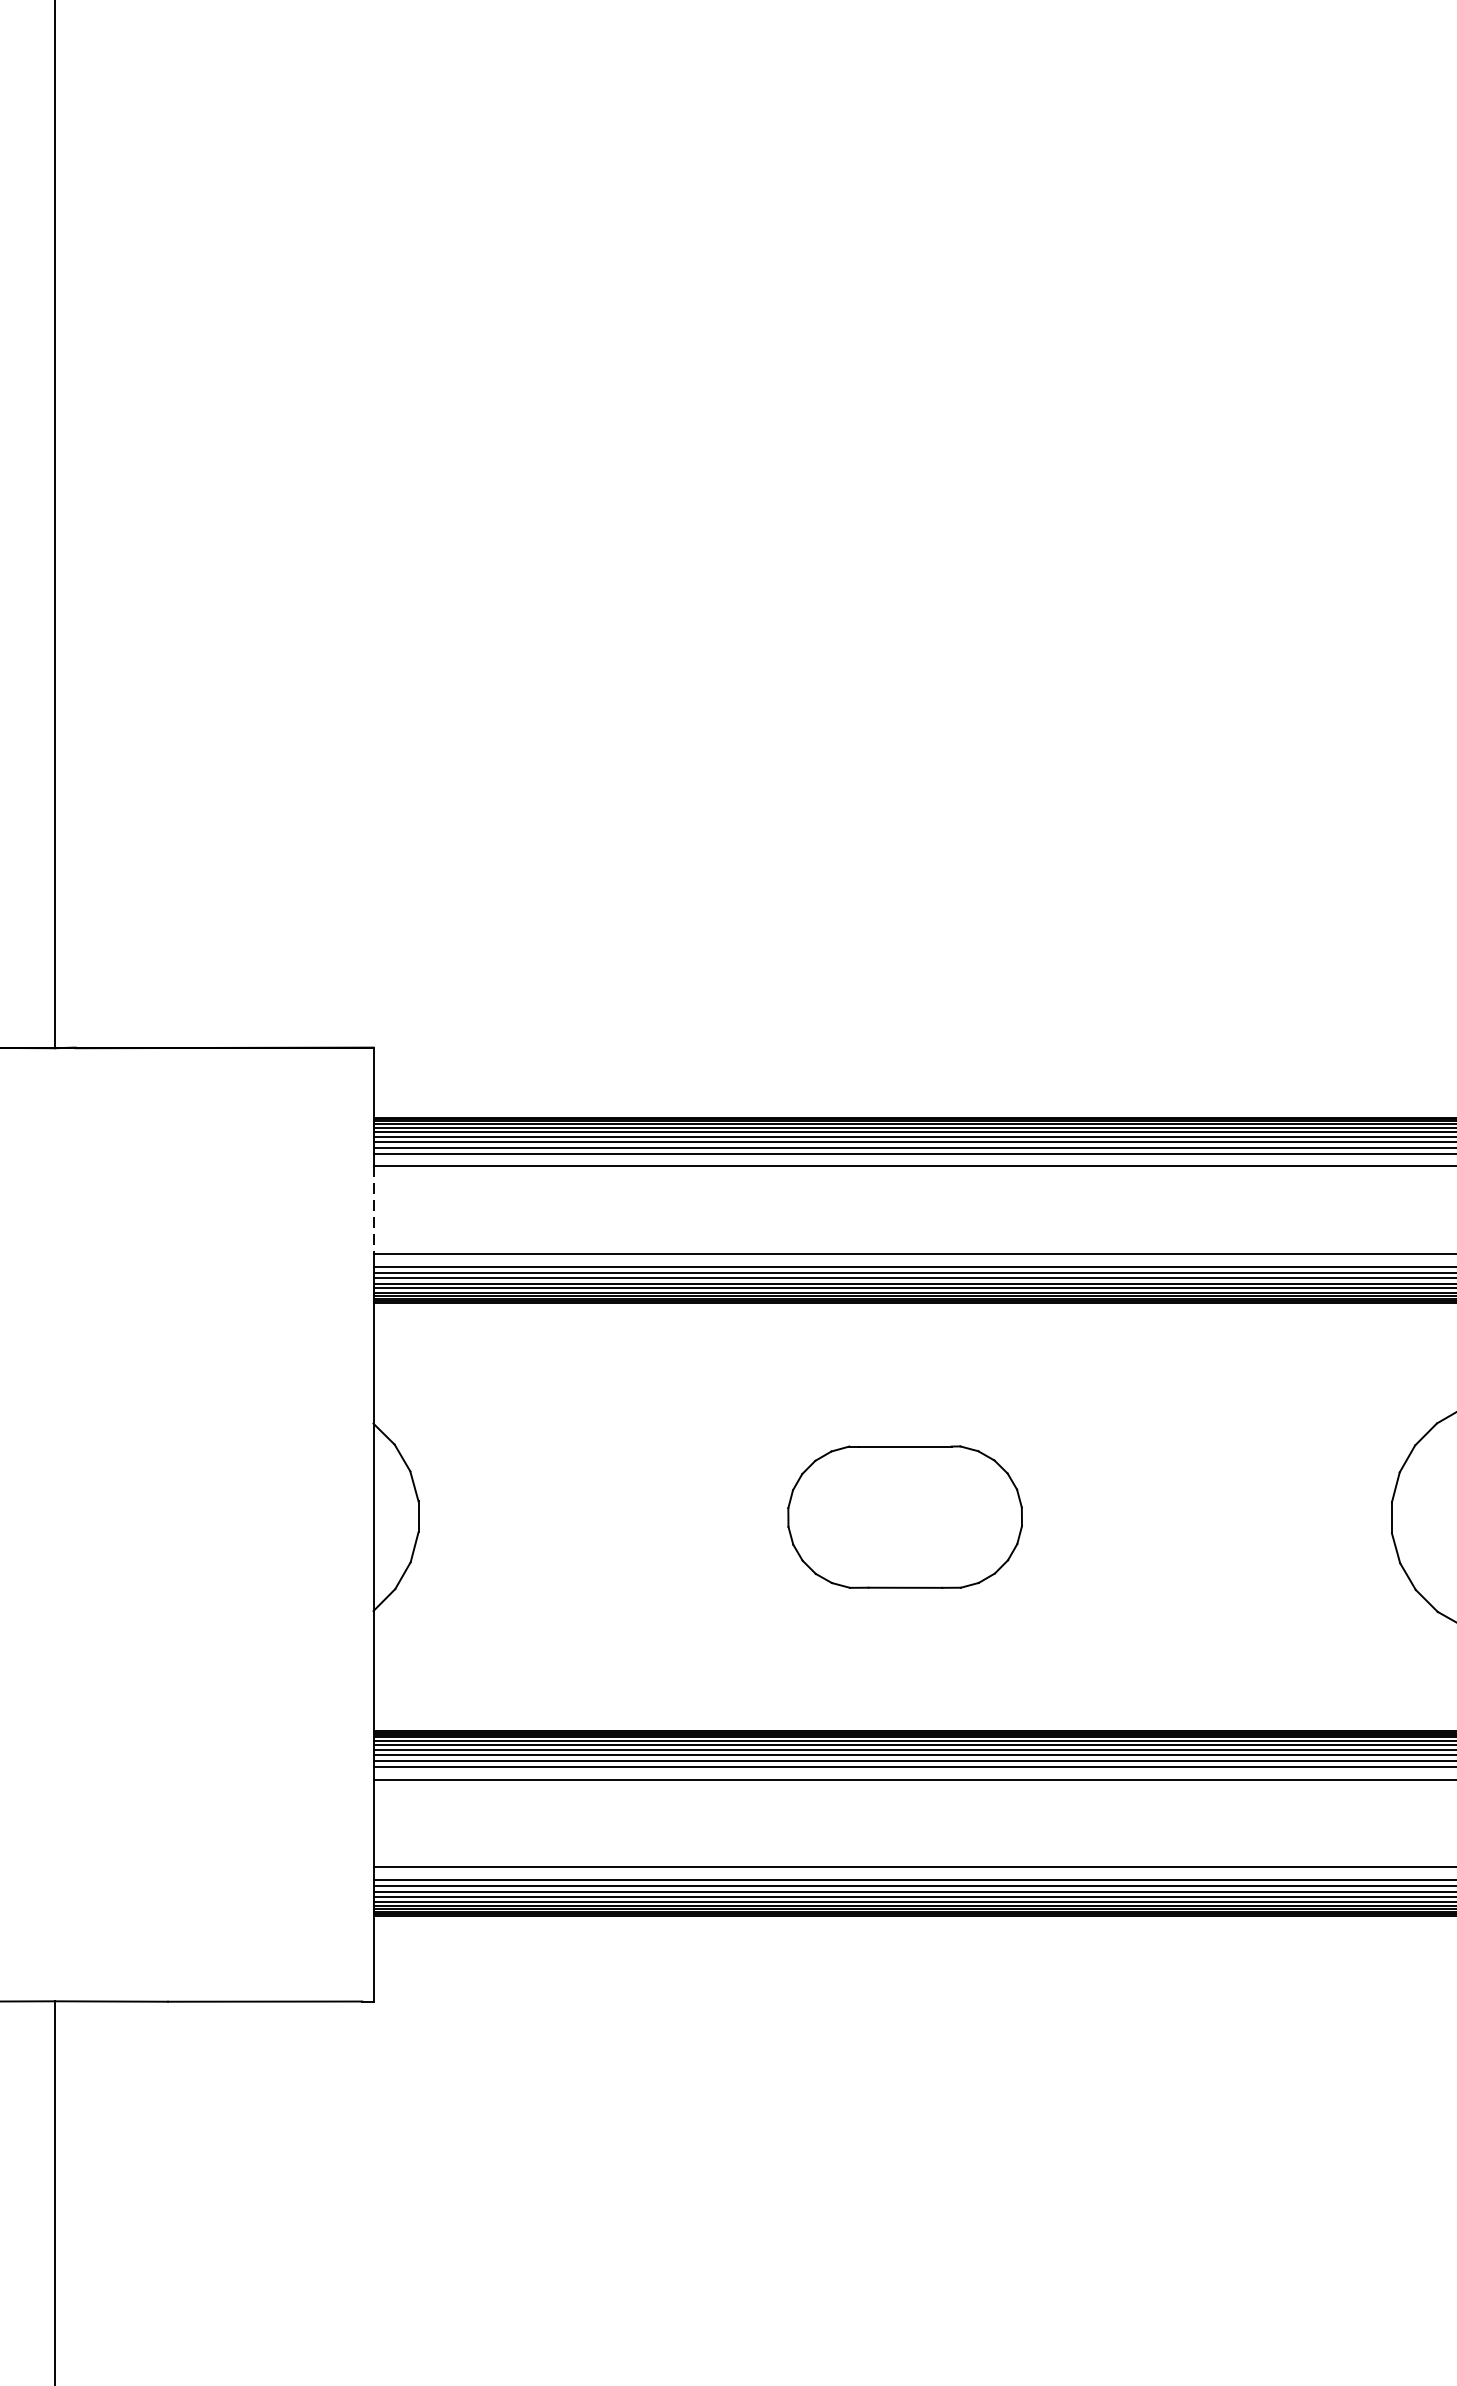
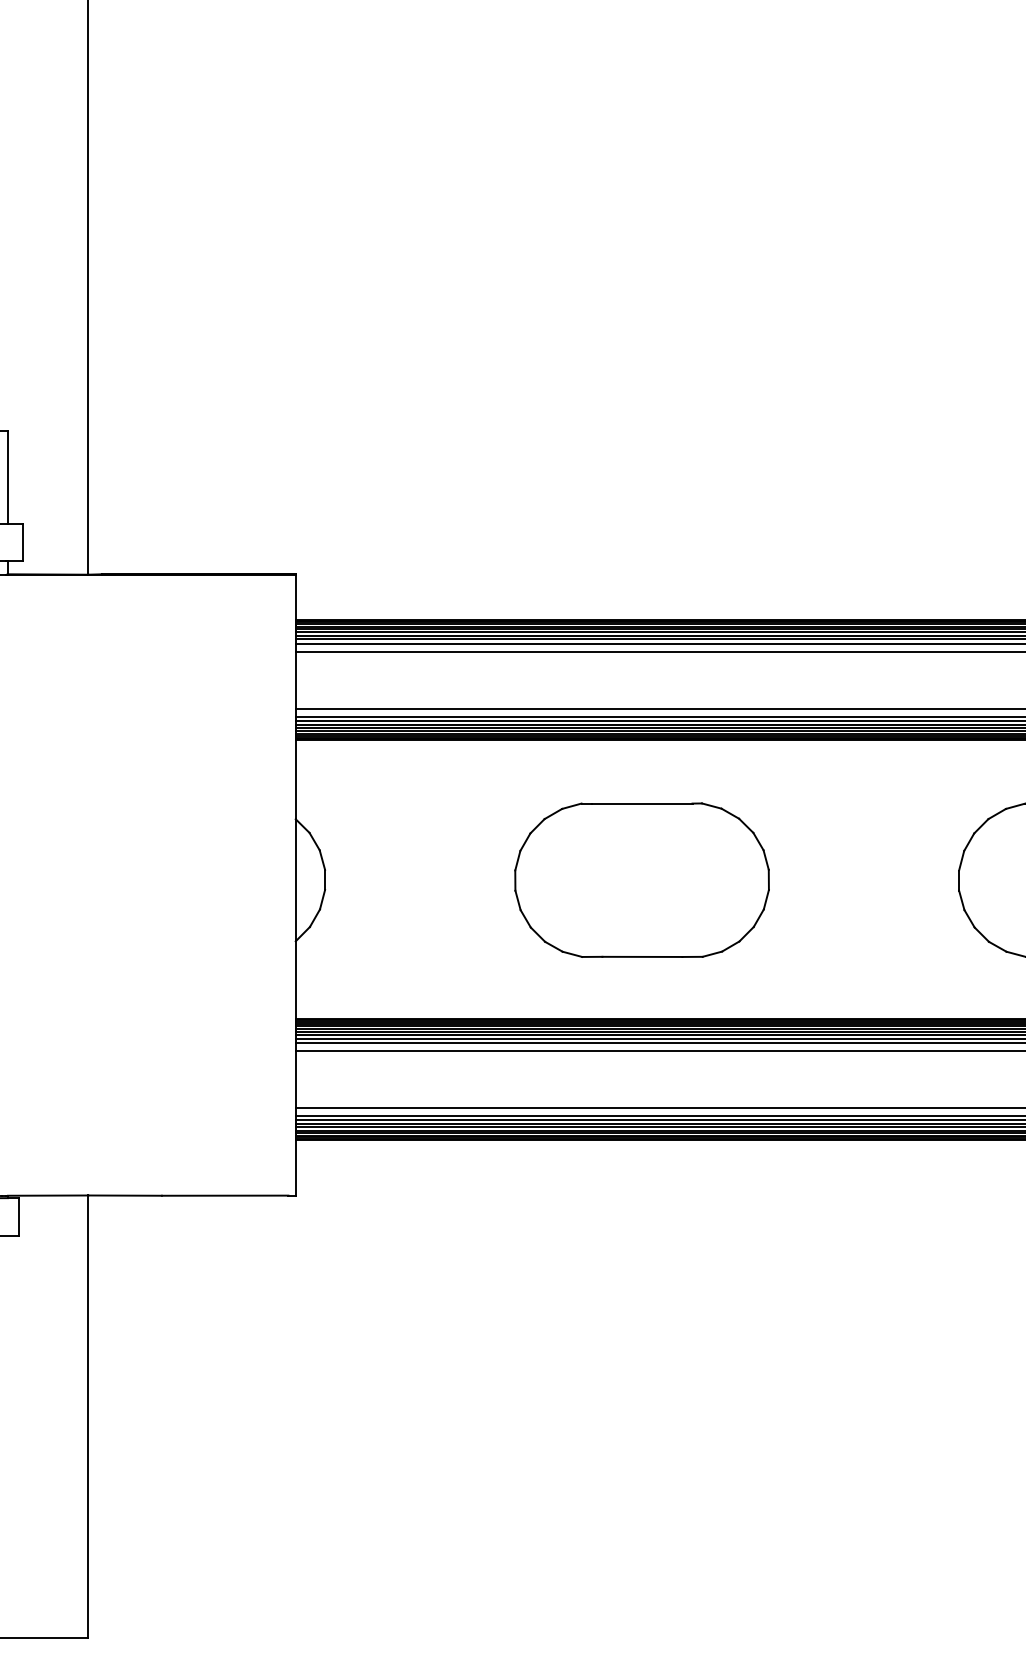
line: (373, 1210) -> (295, 680), dashed -> solid
part: (904, 1516) -> (641, 879), size x1.67

